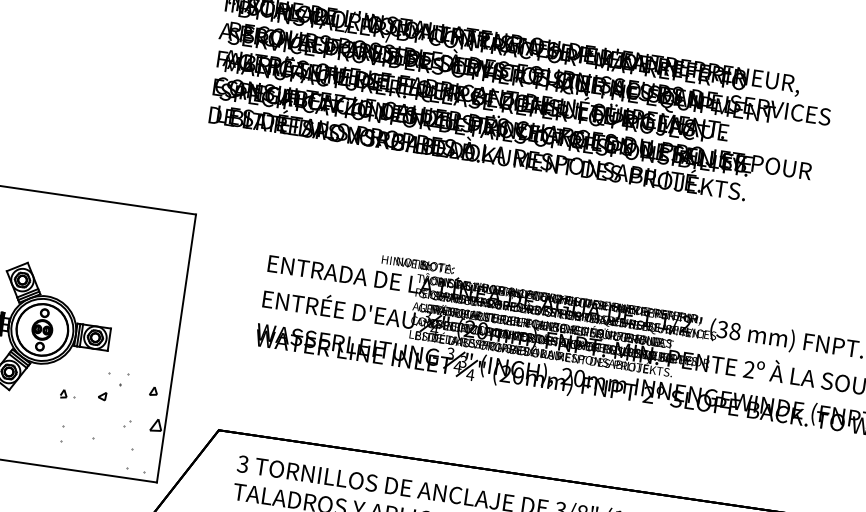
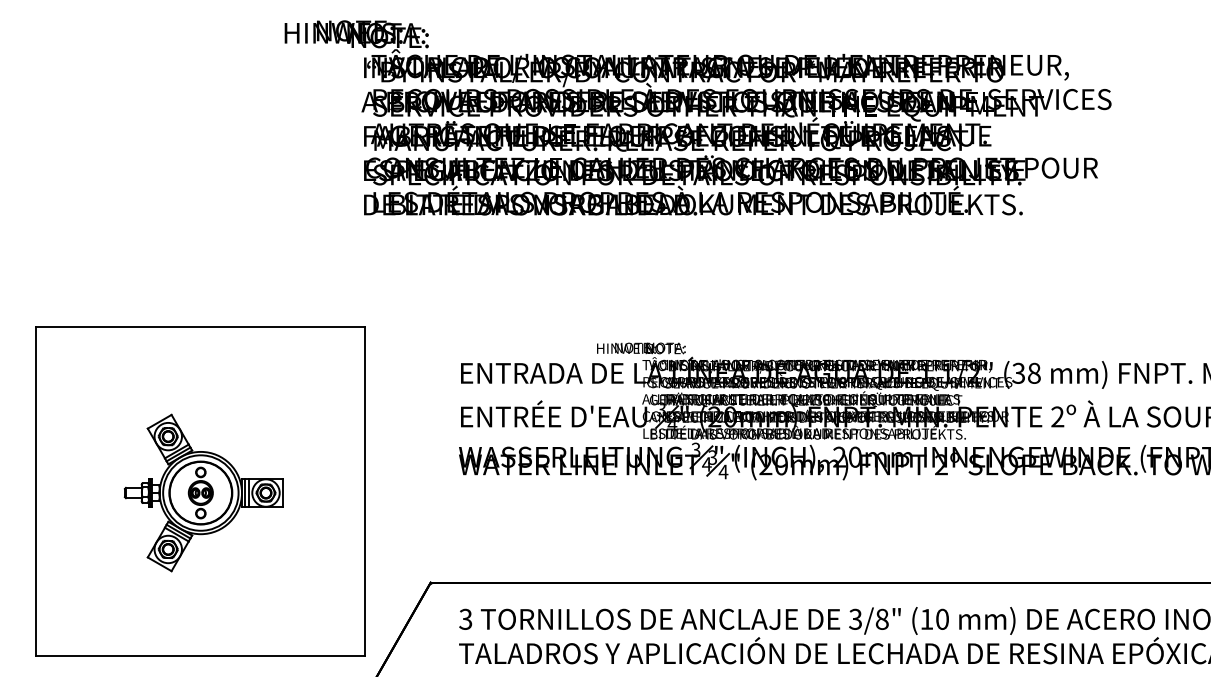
hatch: (109, 418) -> (297, 587), removed

